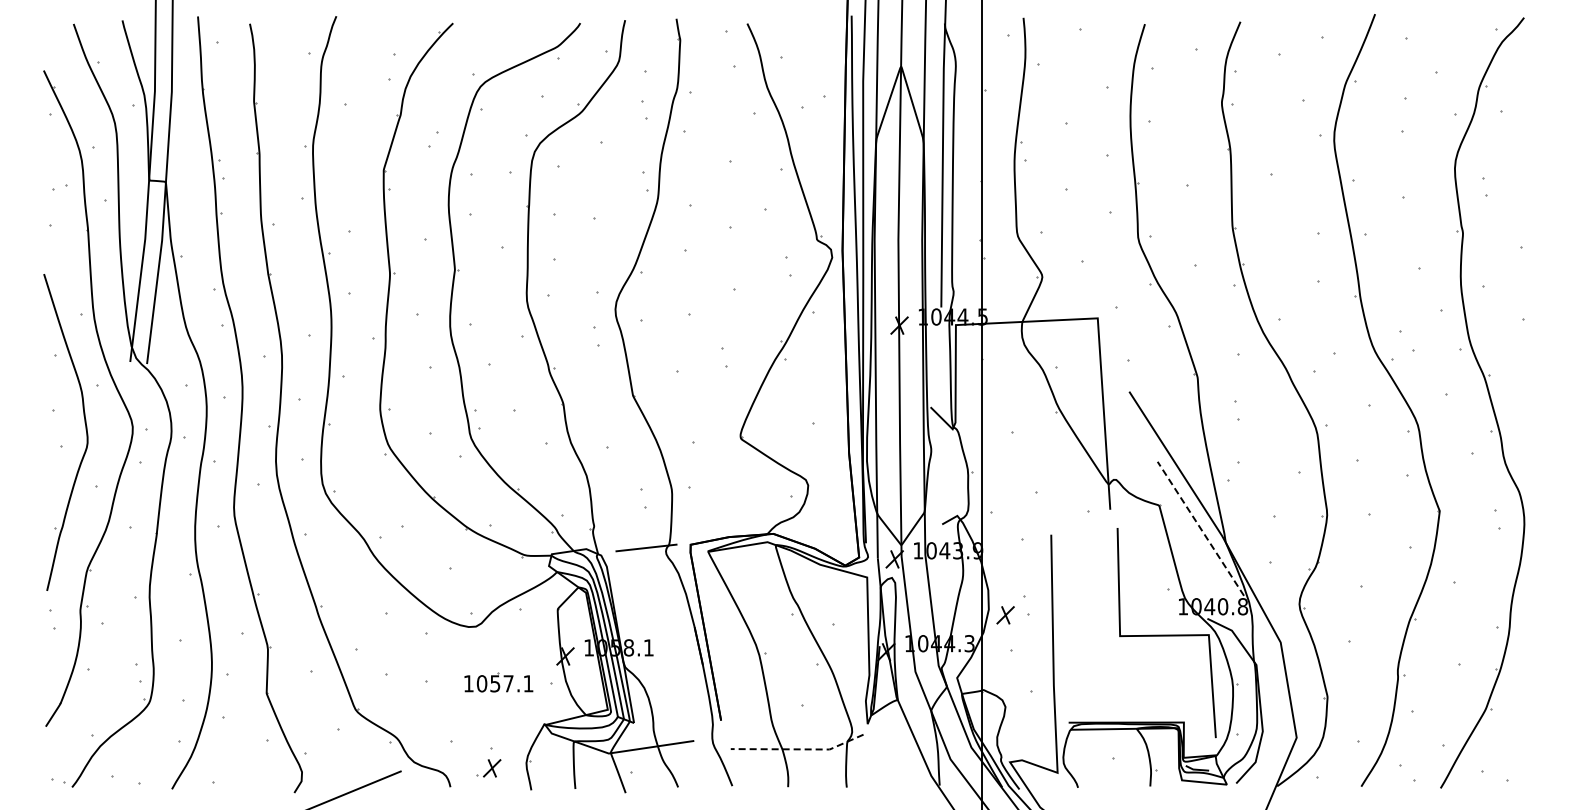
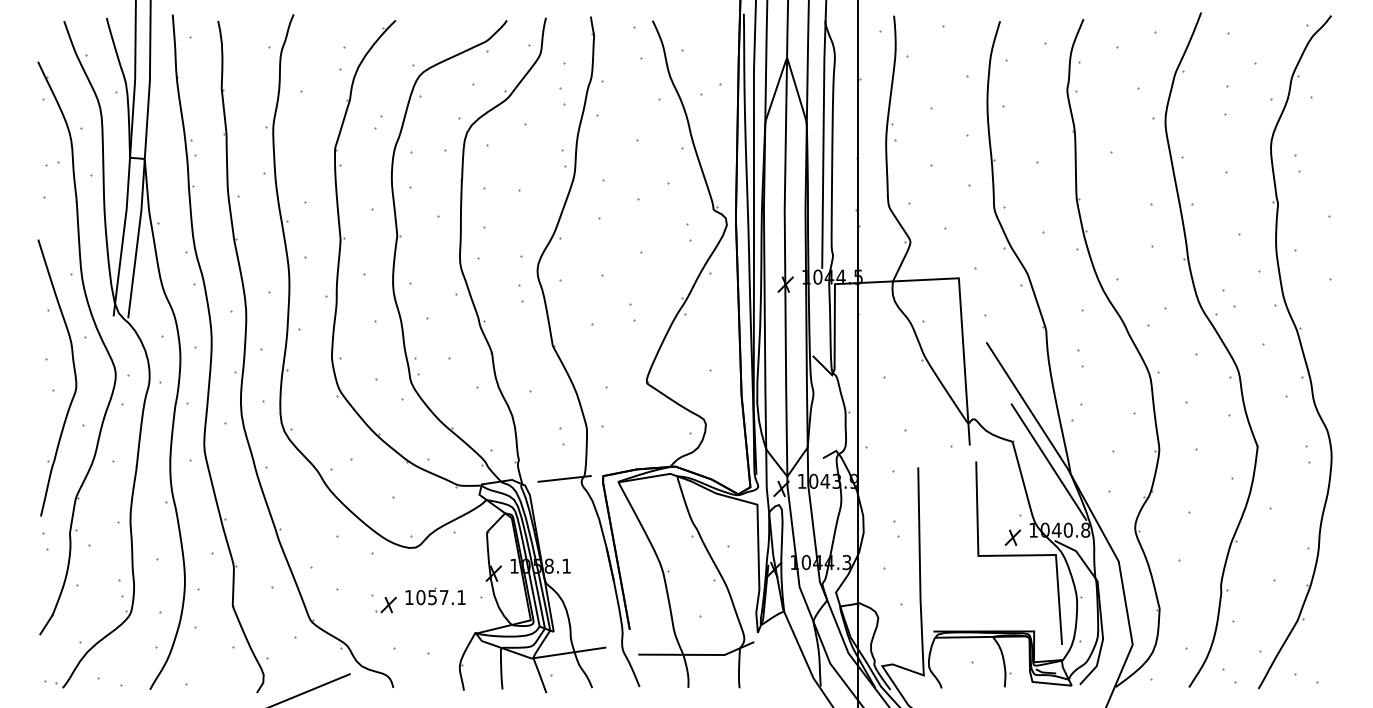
line: (1200, 528) -> (1048, 461), dashed -> solid
part: (1005, 615) -> (1012, 537), moved
line: (798, 749) -> (697, 654), dashed -> solid
part: (488, 768) -> (385, 605), moved

